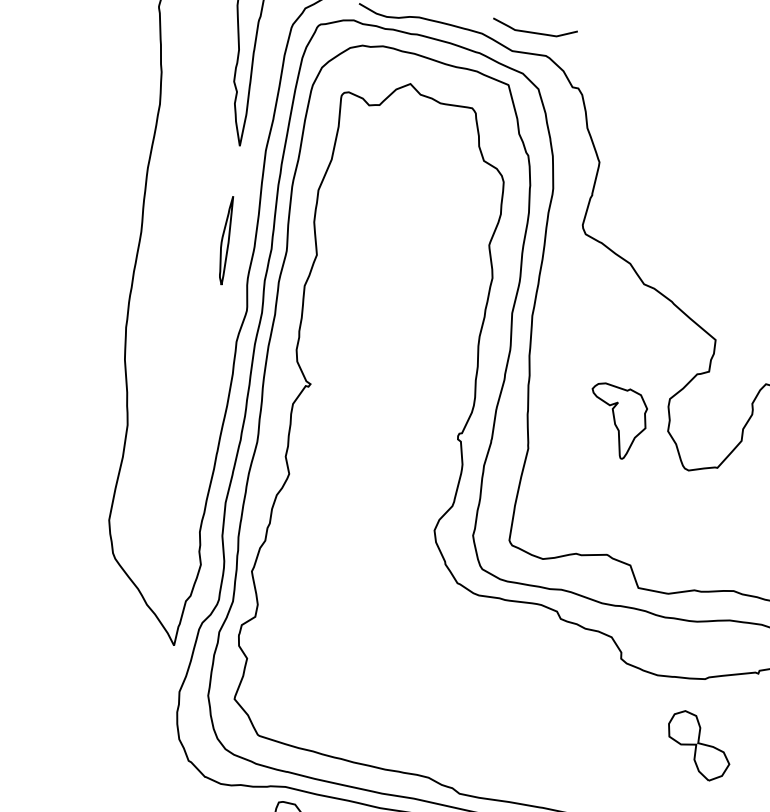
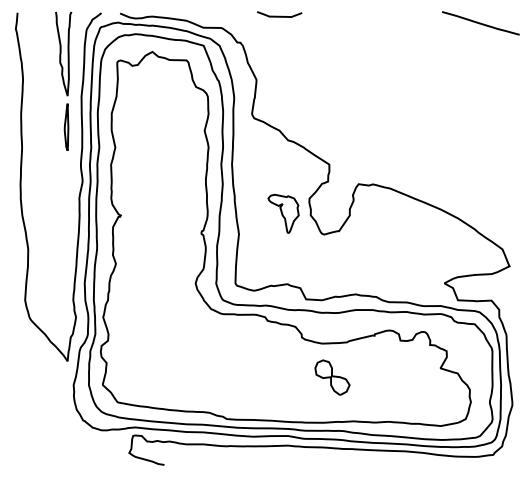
curve: (534, 30) -> (279, 15), moved
part: (225, 238) -> (66, 126), moved
part: (698, 745) -> (332, 377), moved

